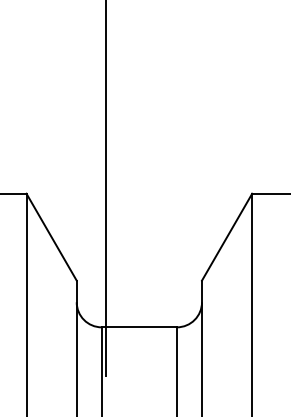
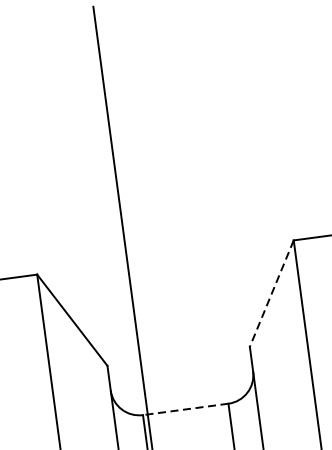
line: (226, 237) -> (271, 294), solid -> dashed
line: (139, 327) -> (185, 409), solid -> dashed

